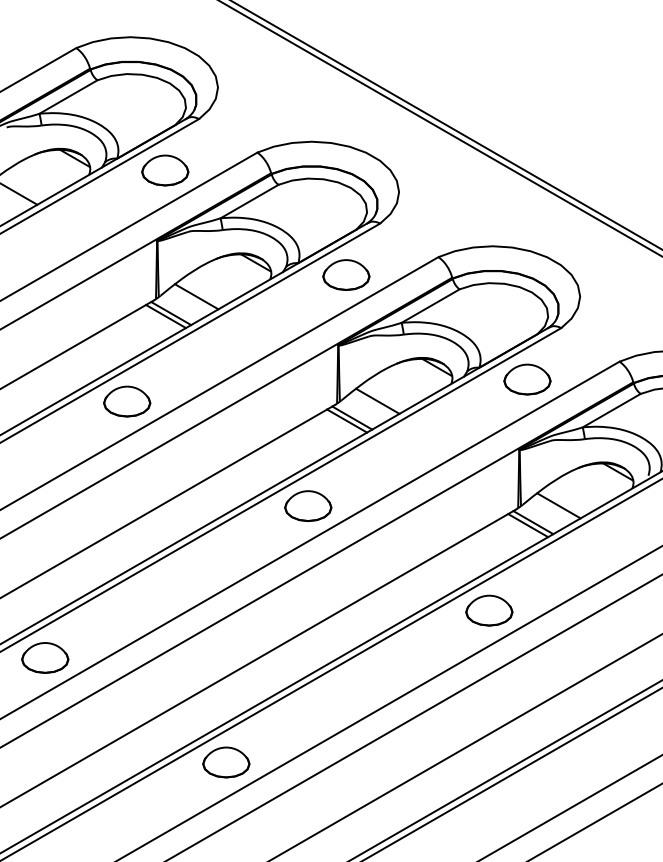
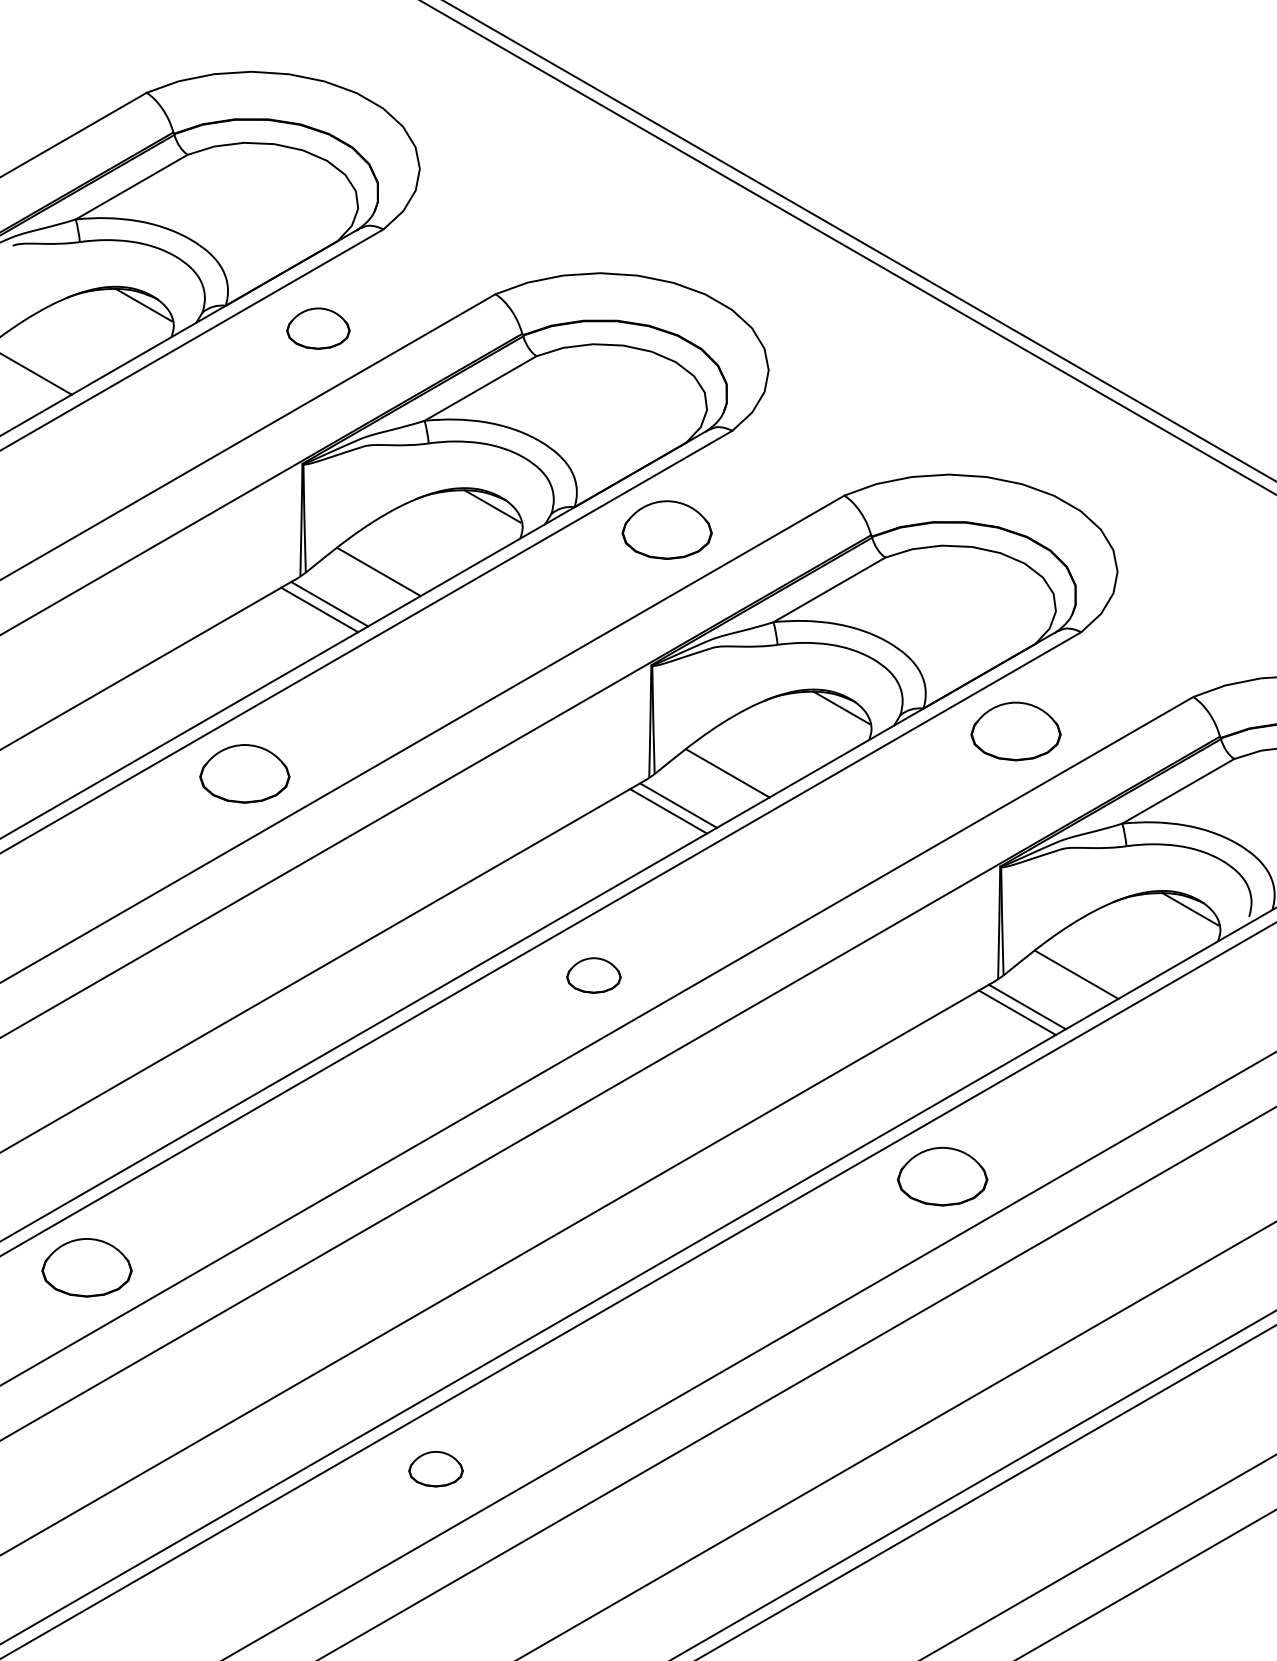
part: (165, 170) -> (318, 328), size x0.7
part: (308, 506) -> (594, 975), size x0.6
part: (226, 762) -> (436, 1469), size x0.6

